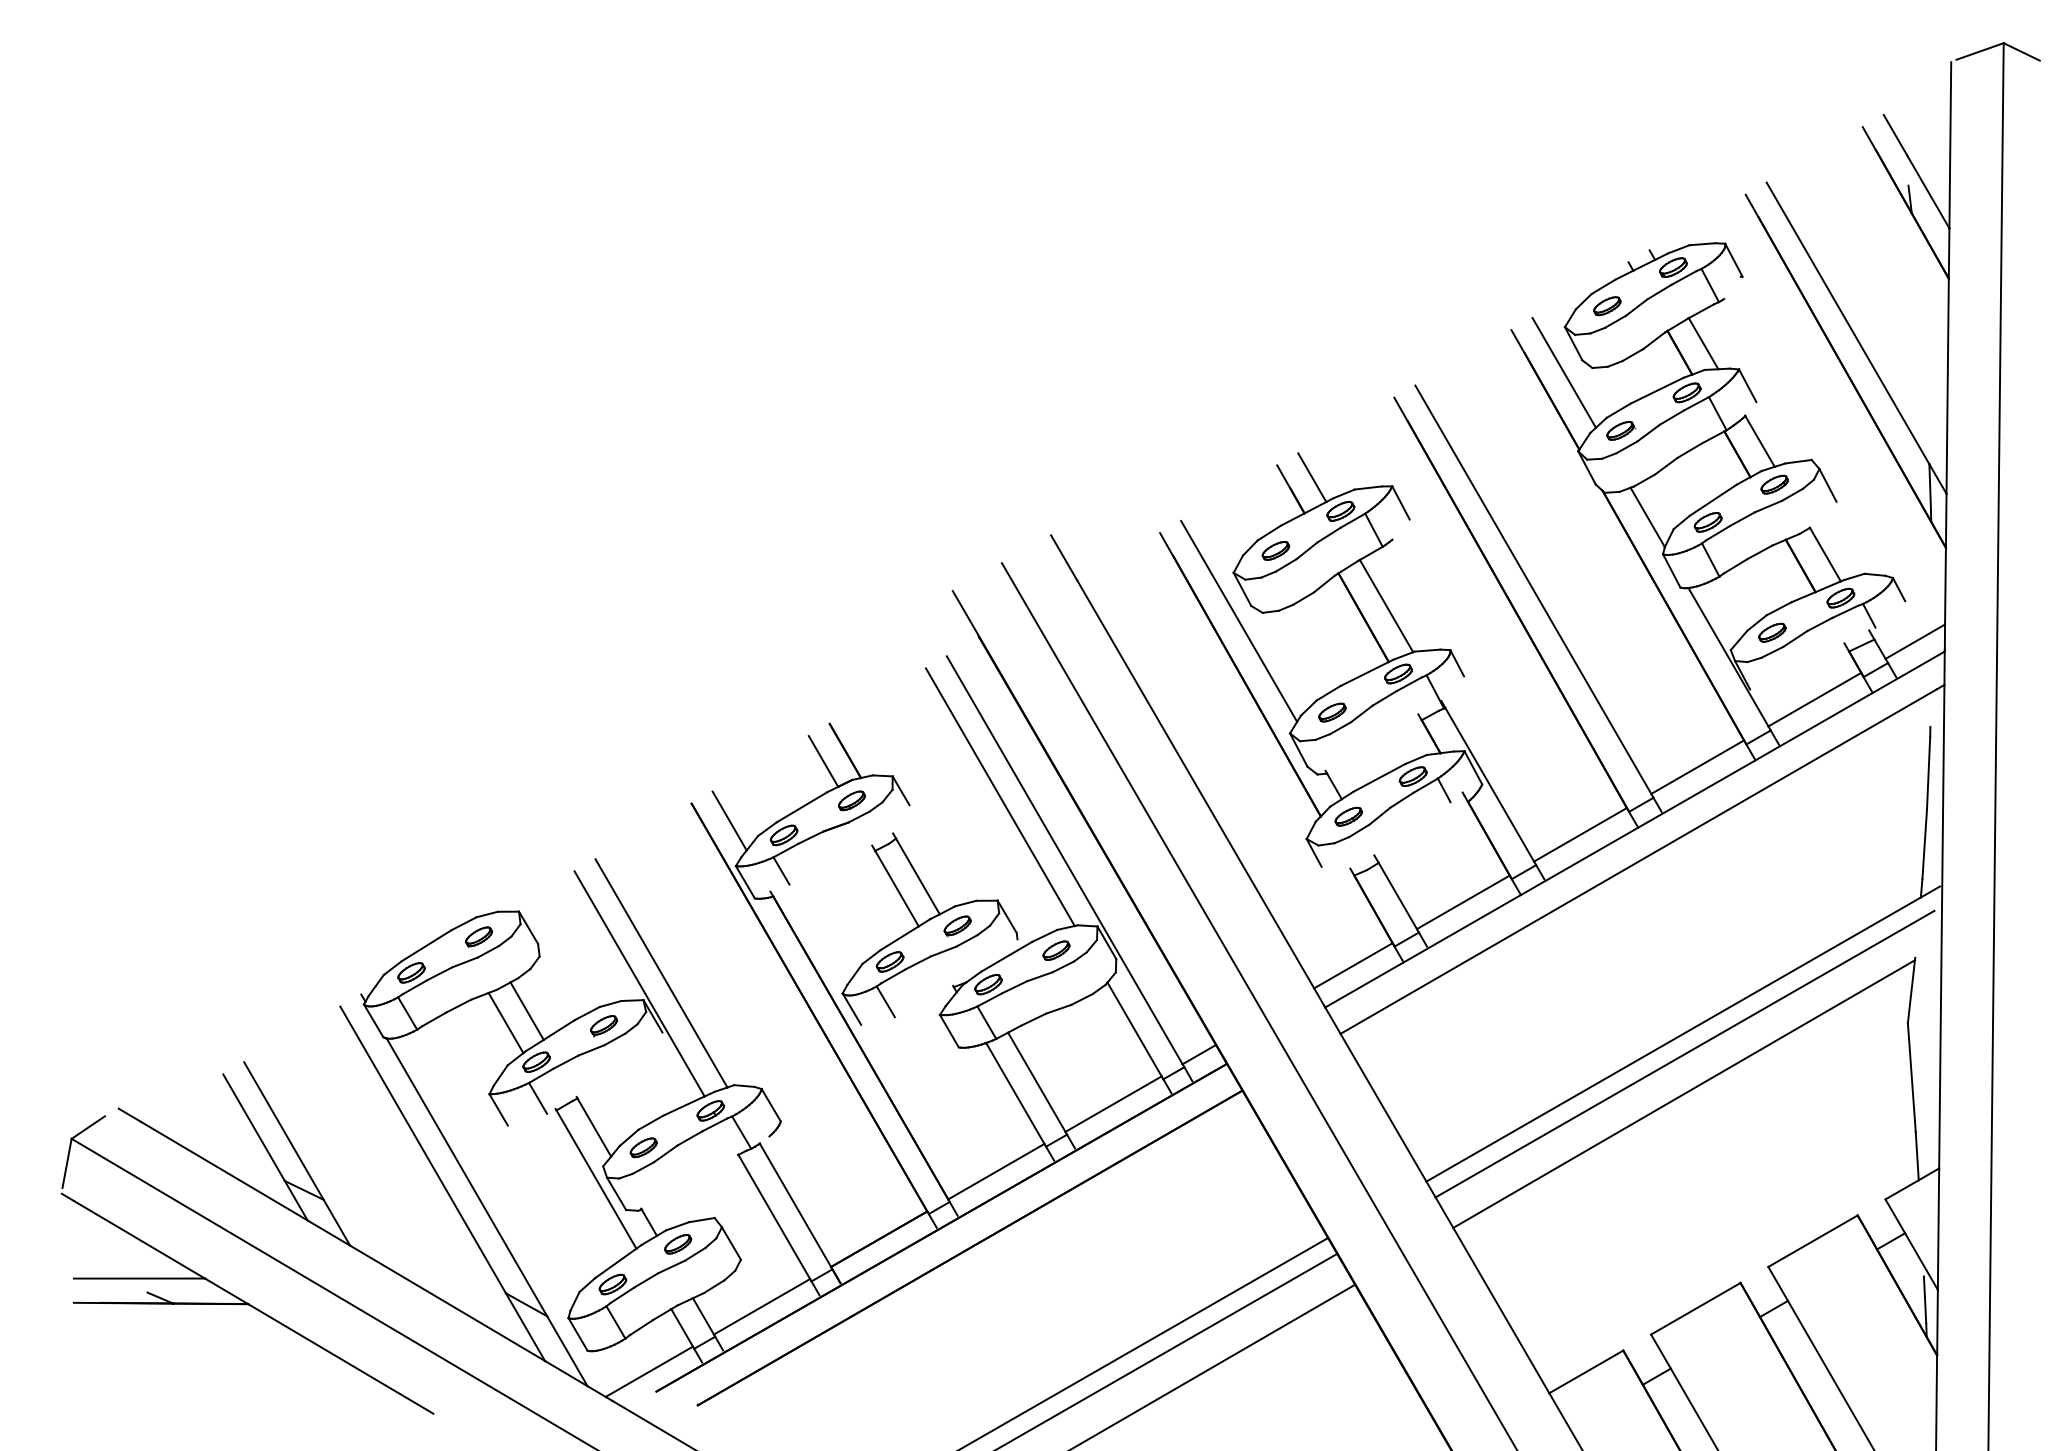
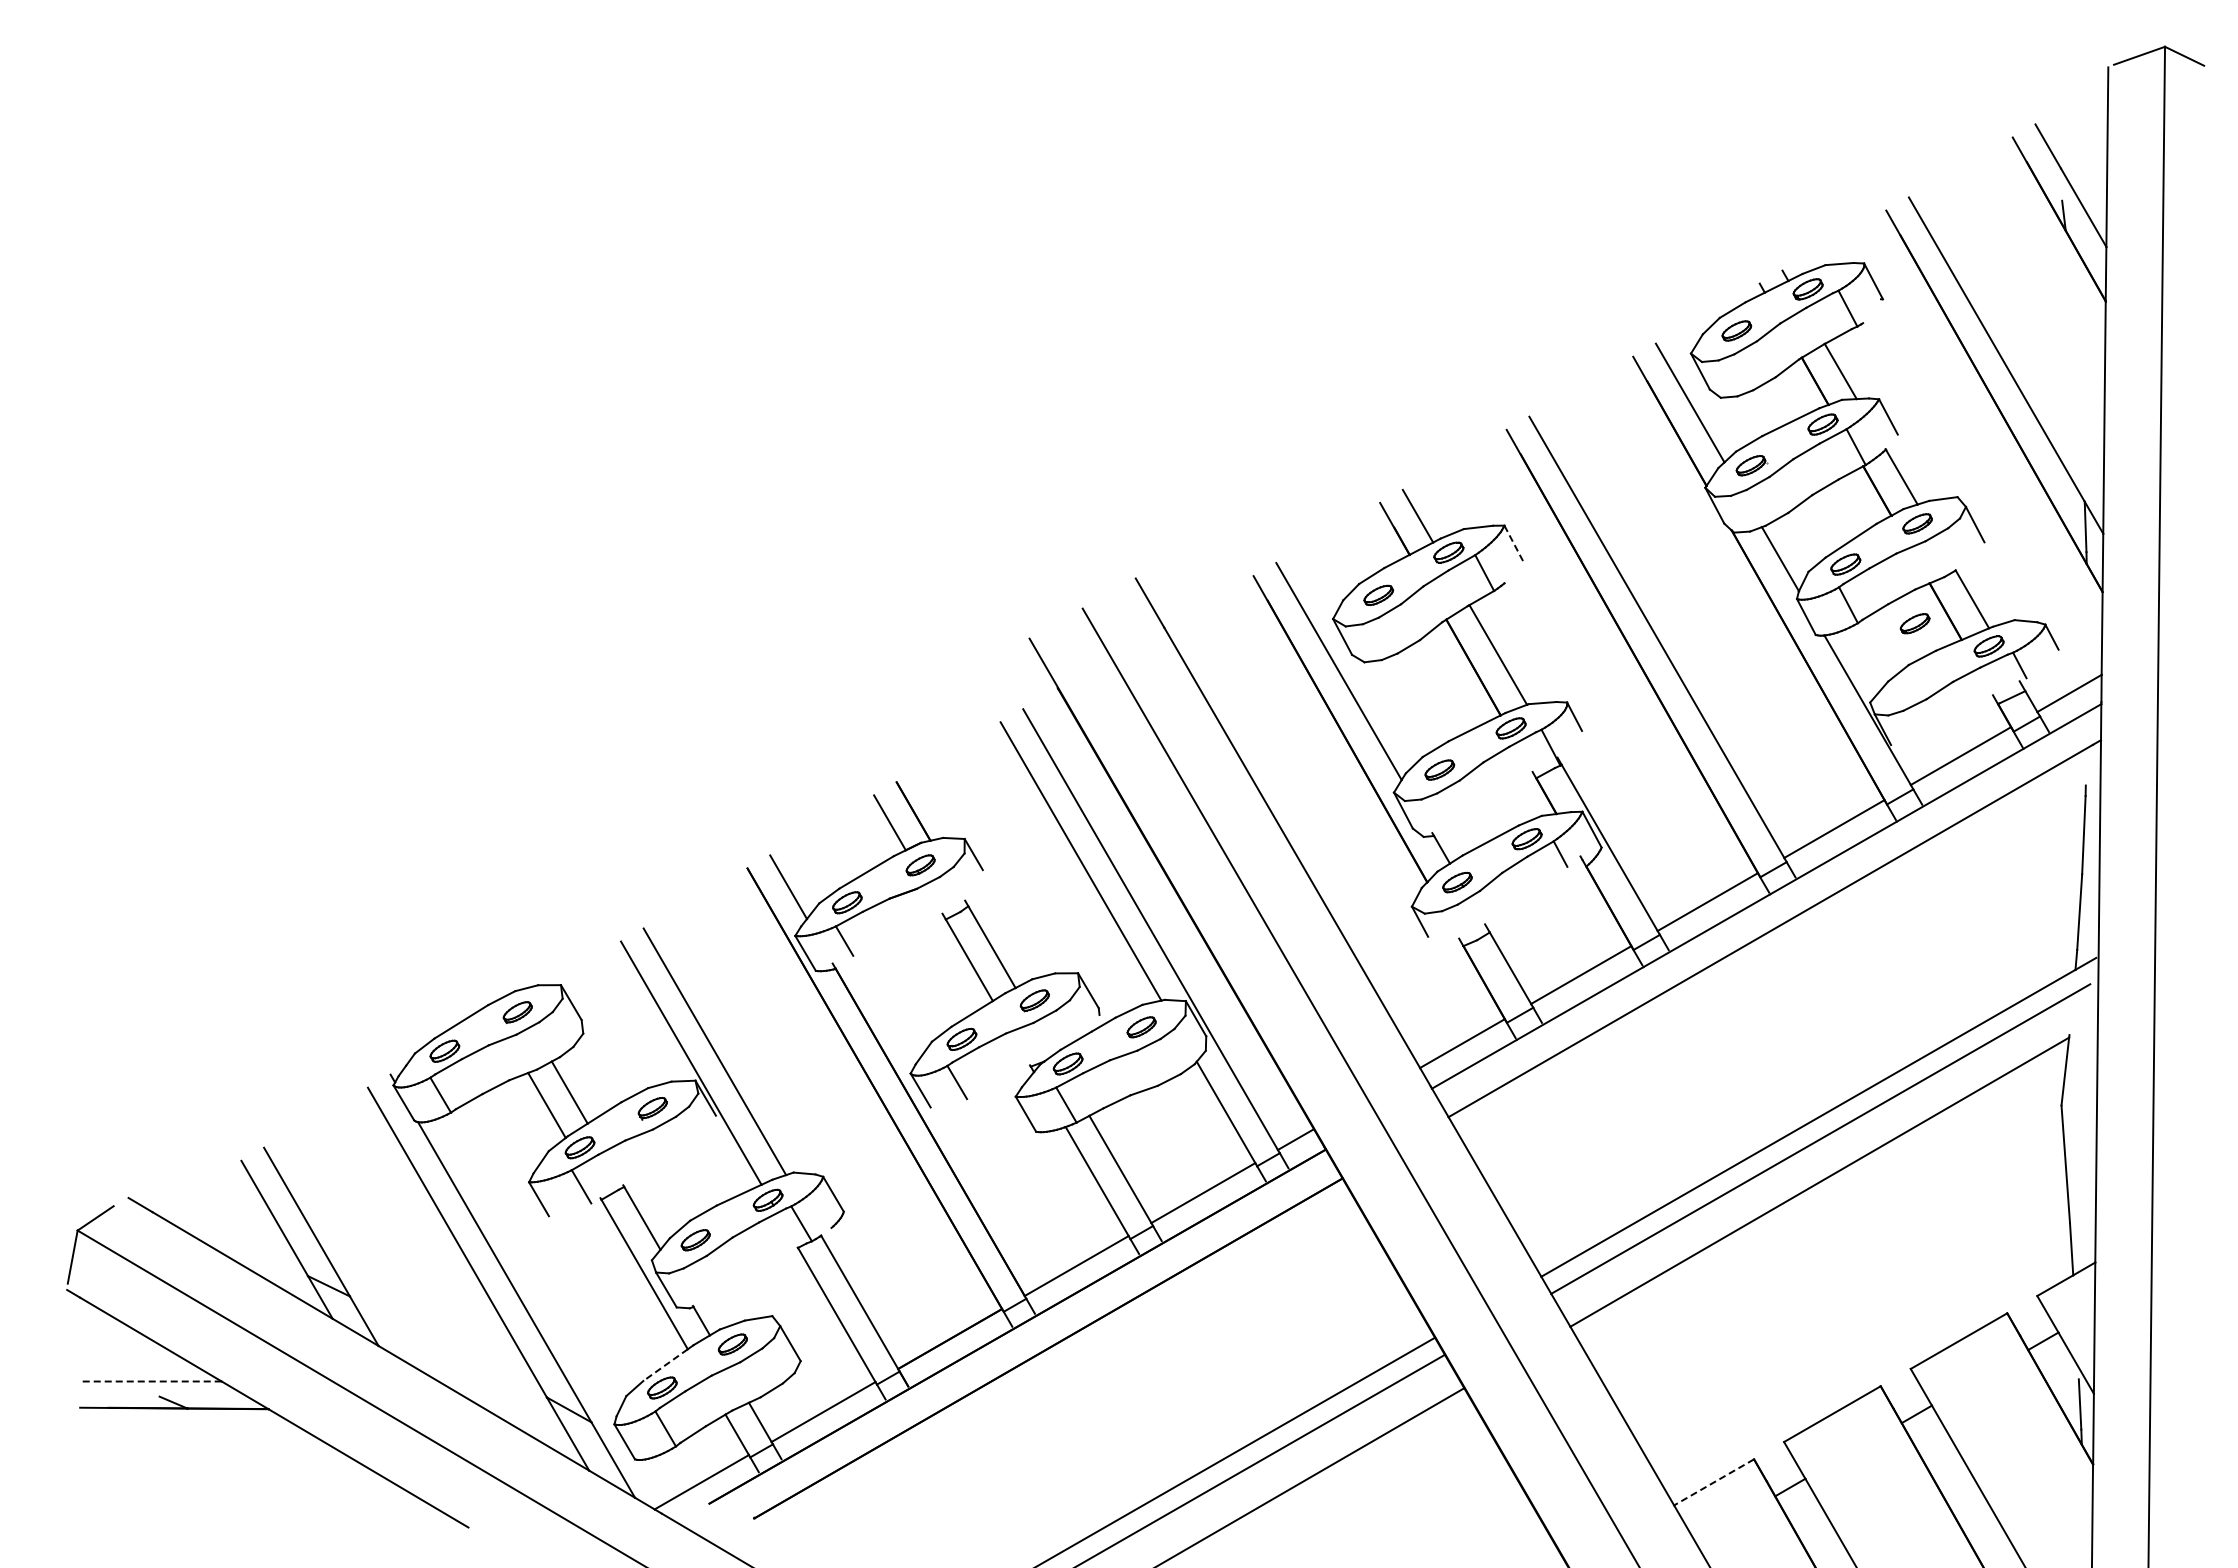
line: (1401, 503) -> (1514, 544), solid -> dashed
part: (1771, 632) -> (1914, 623), moved
line: (615, 1263) -> (665, 1365), solid -> dashed
line: (139, 1278) -> (150, 1381), solid -> dashed
line: (1585, 1372) -> (1713, 1482), solid -> dashed

